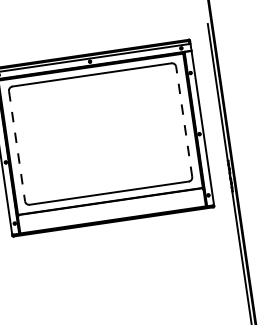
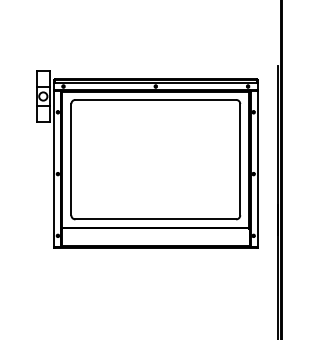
line: (184, 121) -> (240, 159), dashed -> solid
line: (17, 146) -> (71, 159), dashed -> solid

